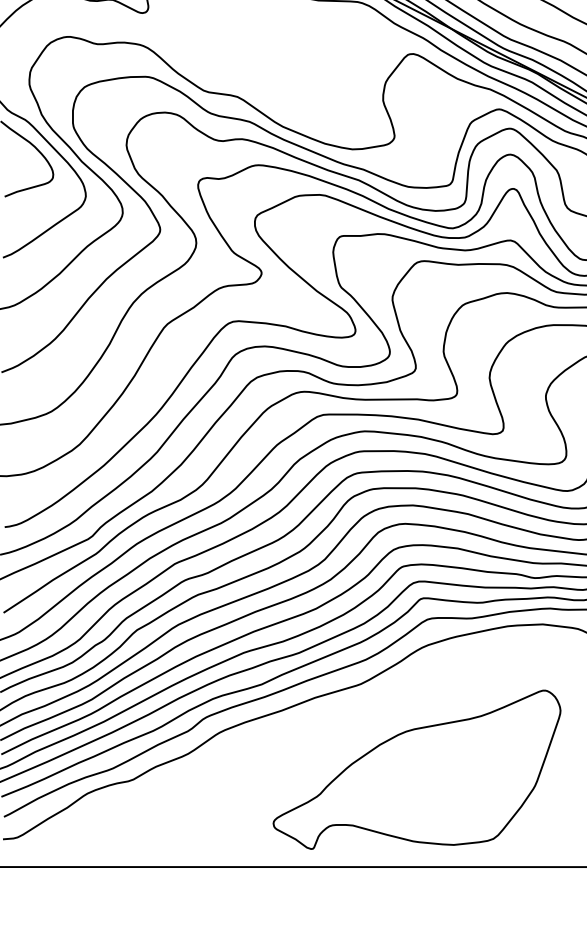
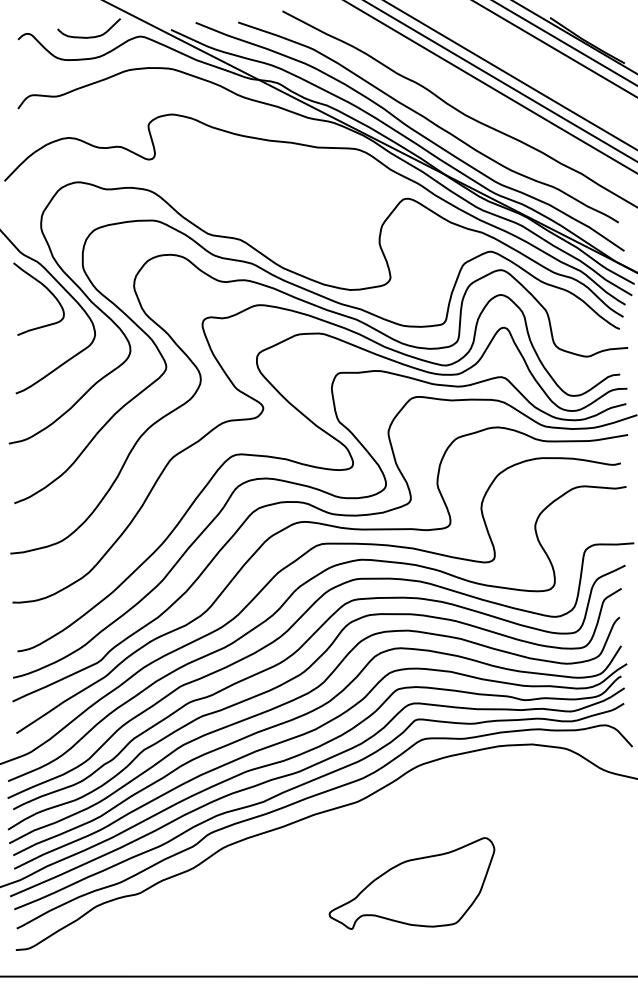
part: (416, 769) -> (411, 883), size x0.6

